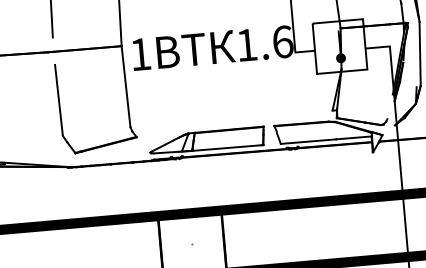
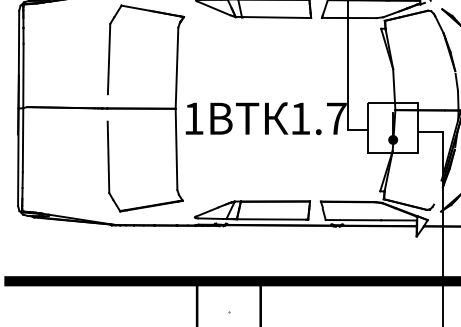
text: (282, 41) -> (336, 118), 1.6 -> 1.7

